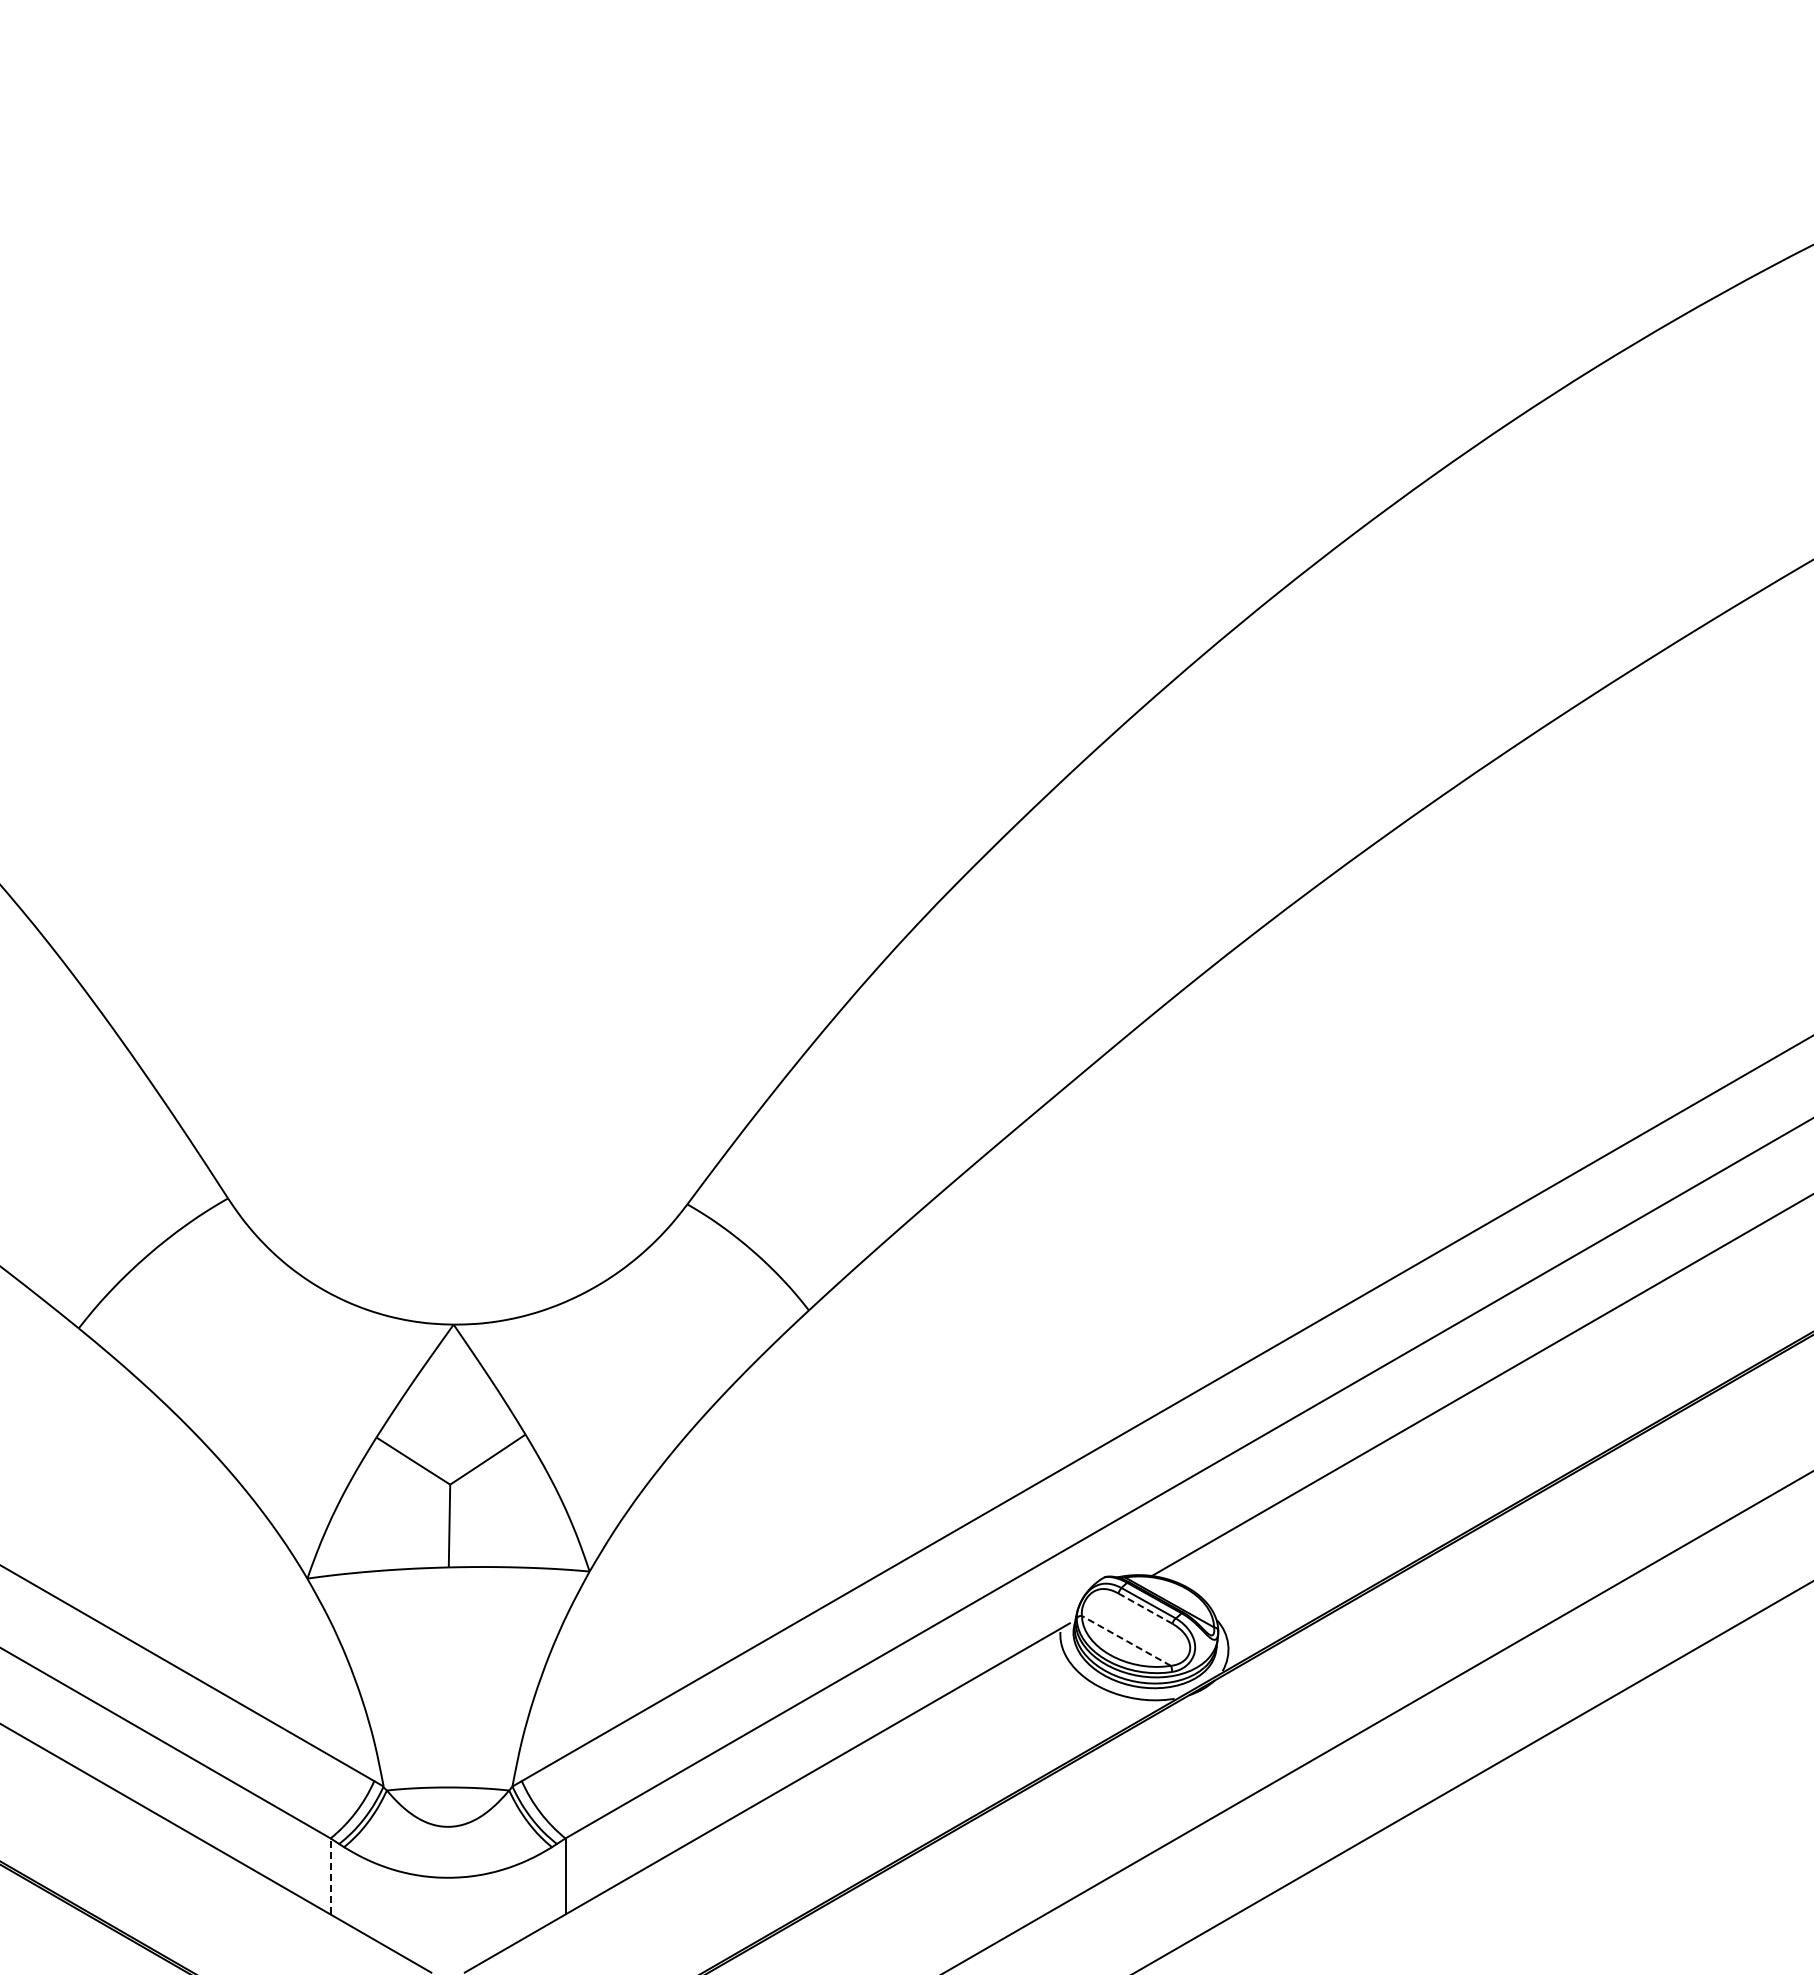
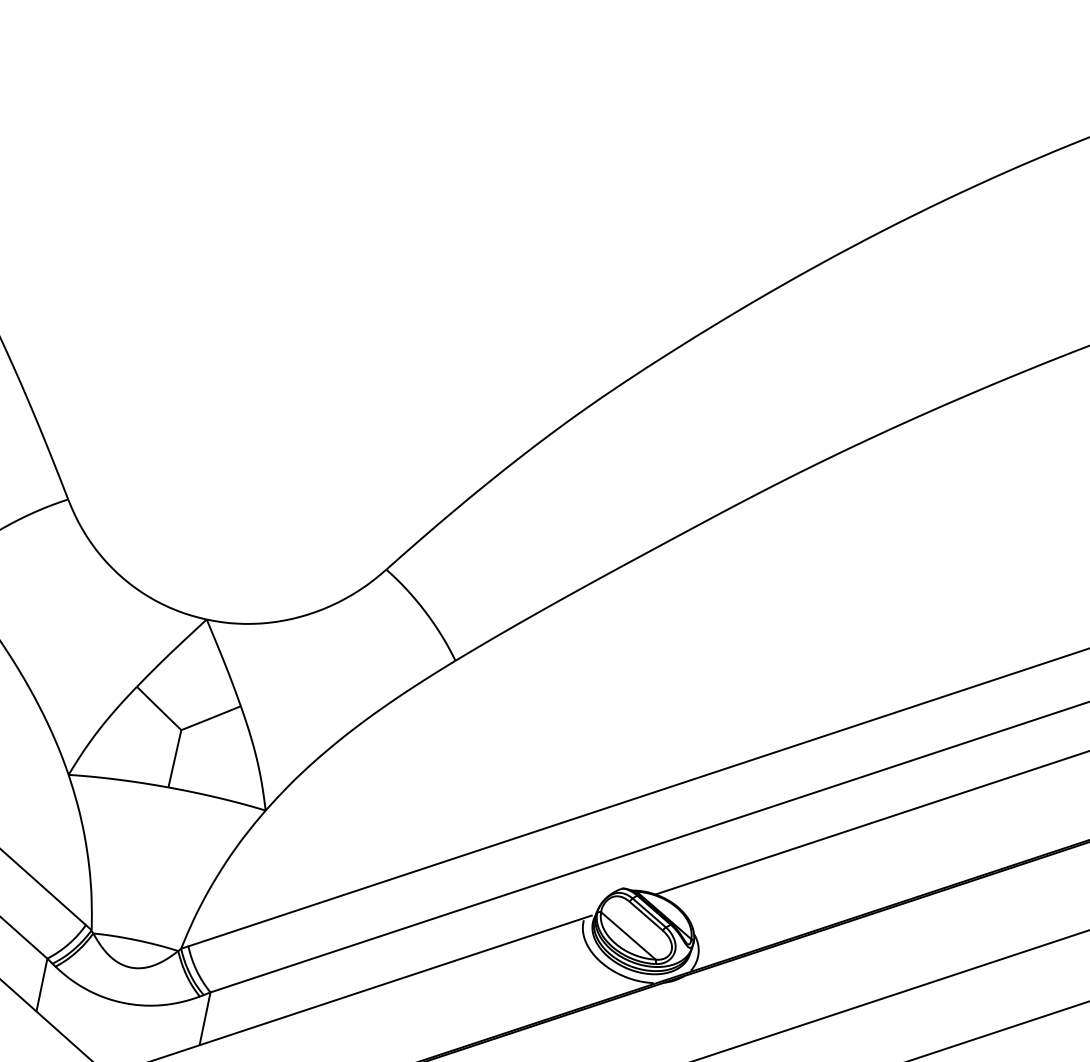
line: (1145, 1608) -> (646, 916), dashed -> solid
line: (1126, 1640) -> (628, 935), dashed -> solid
line: (330, 1876) -> (41, 985), dashed -> solid

